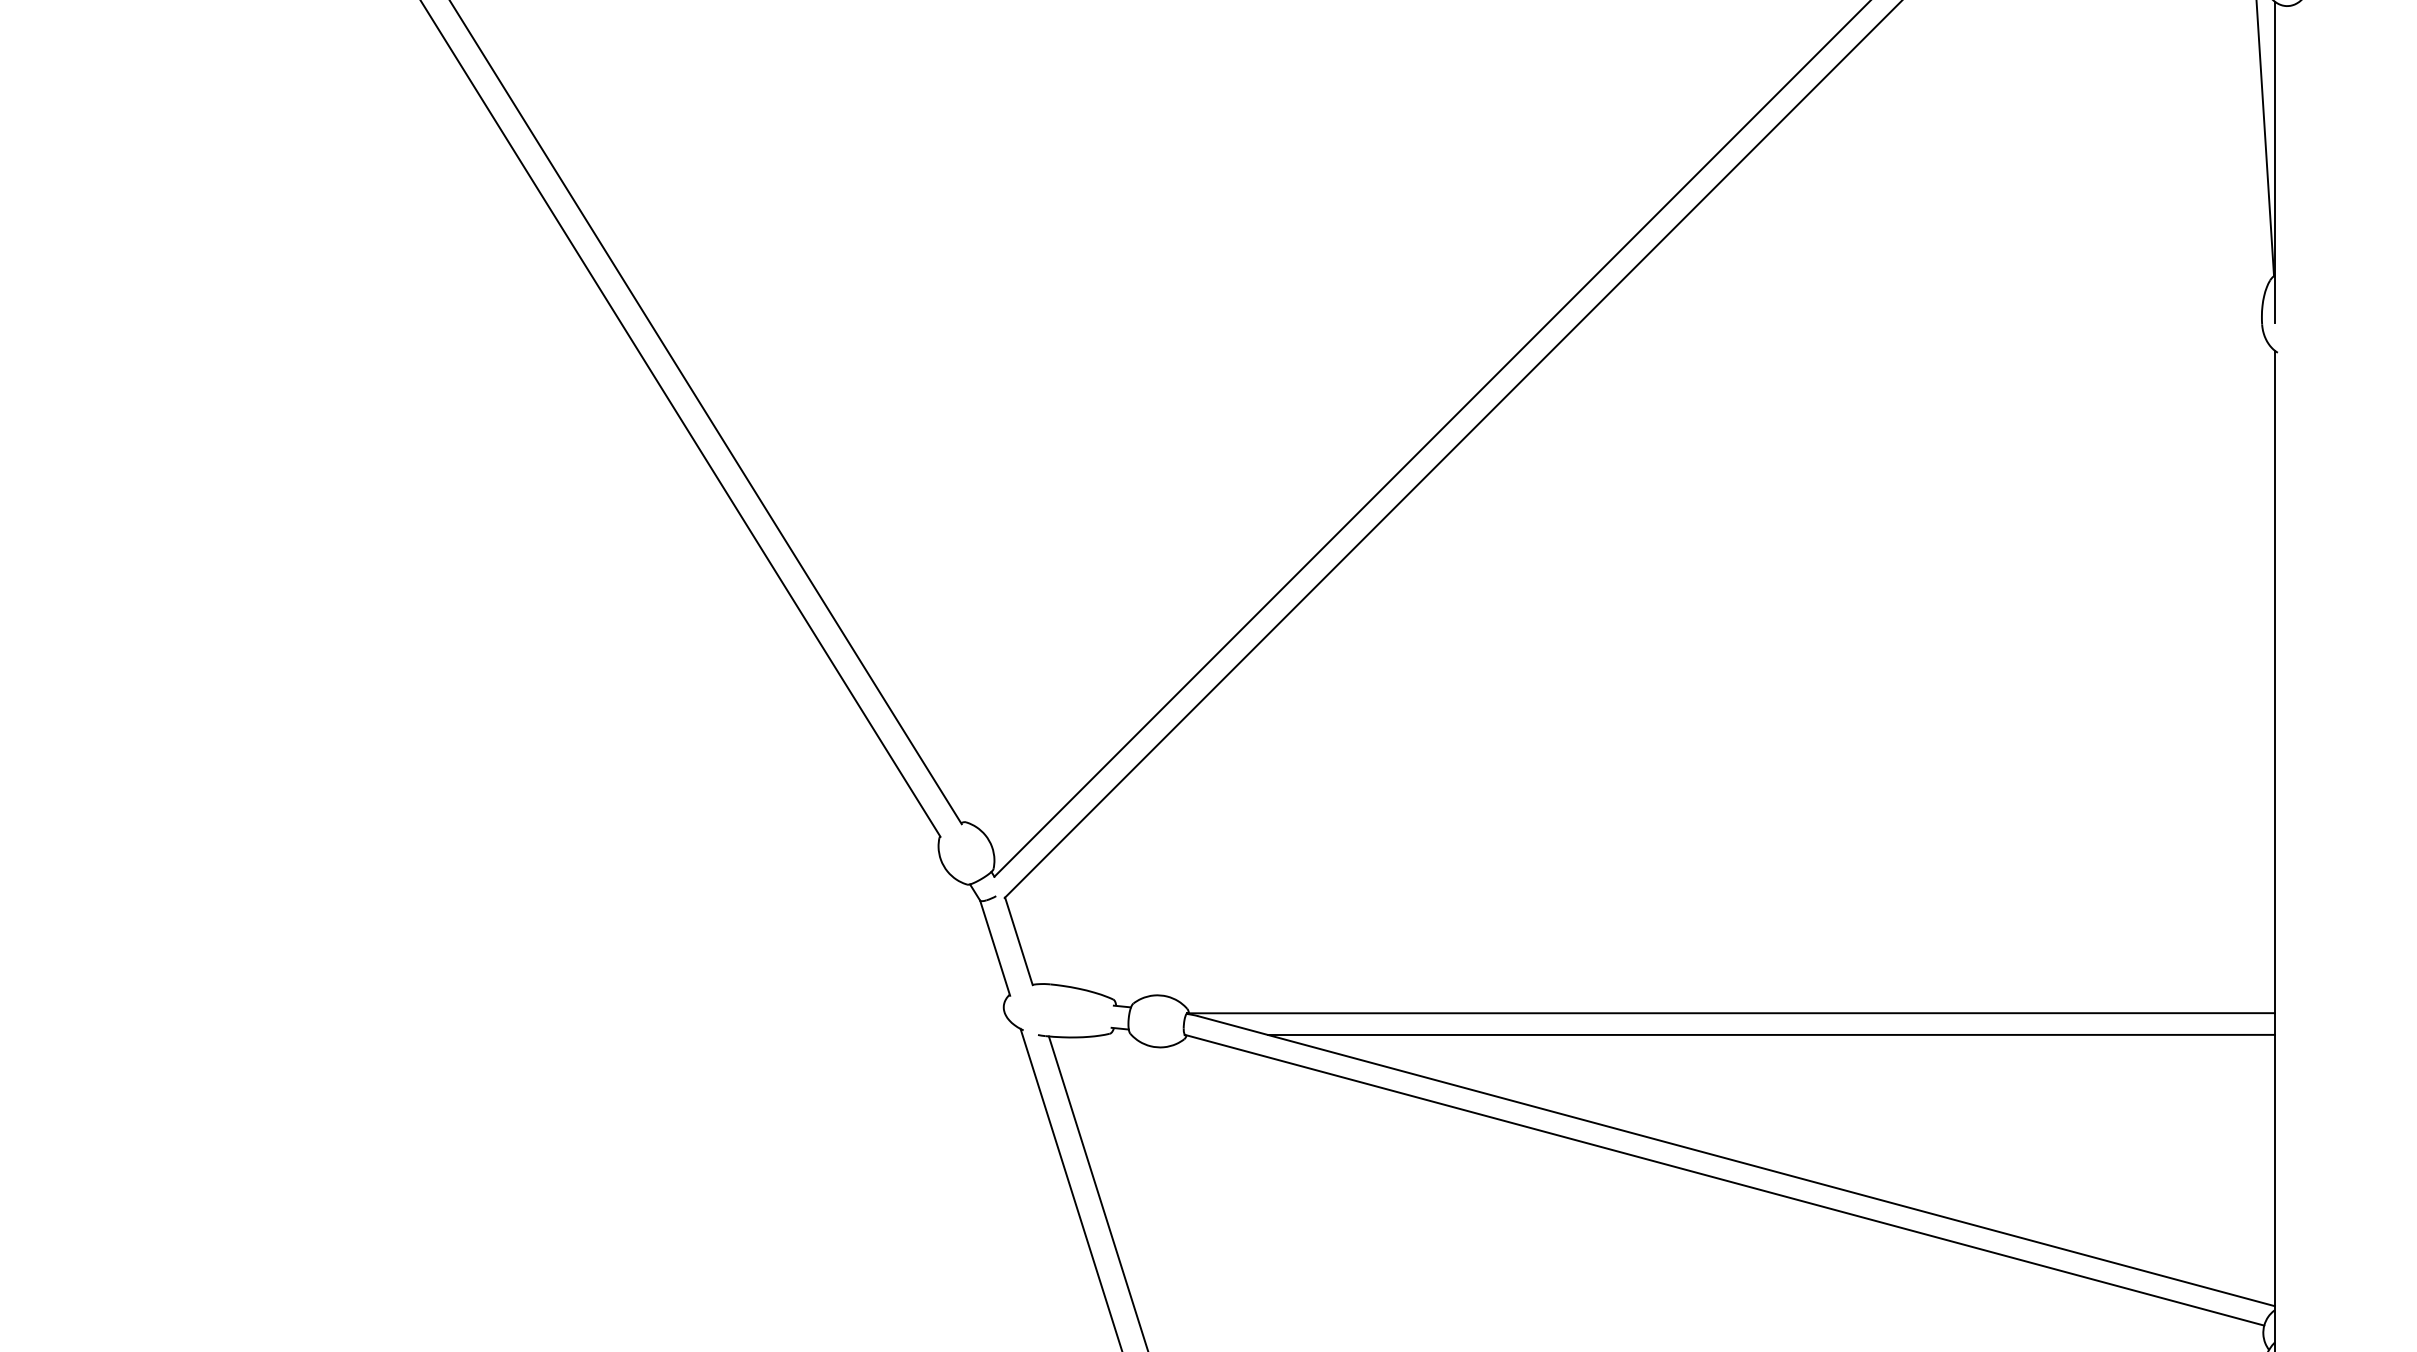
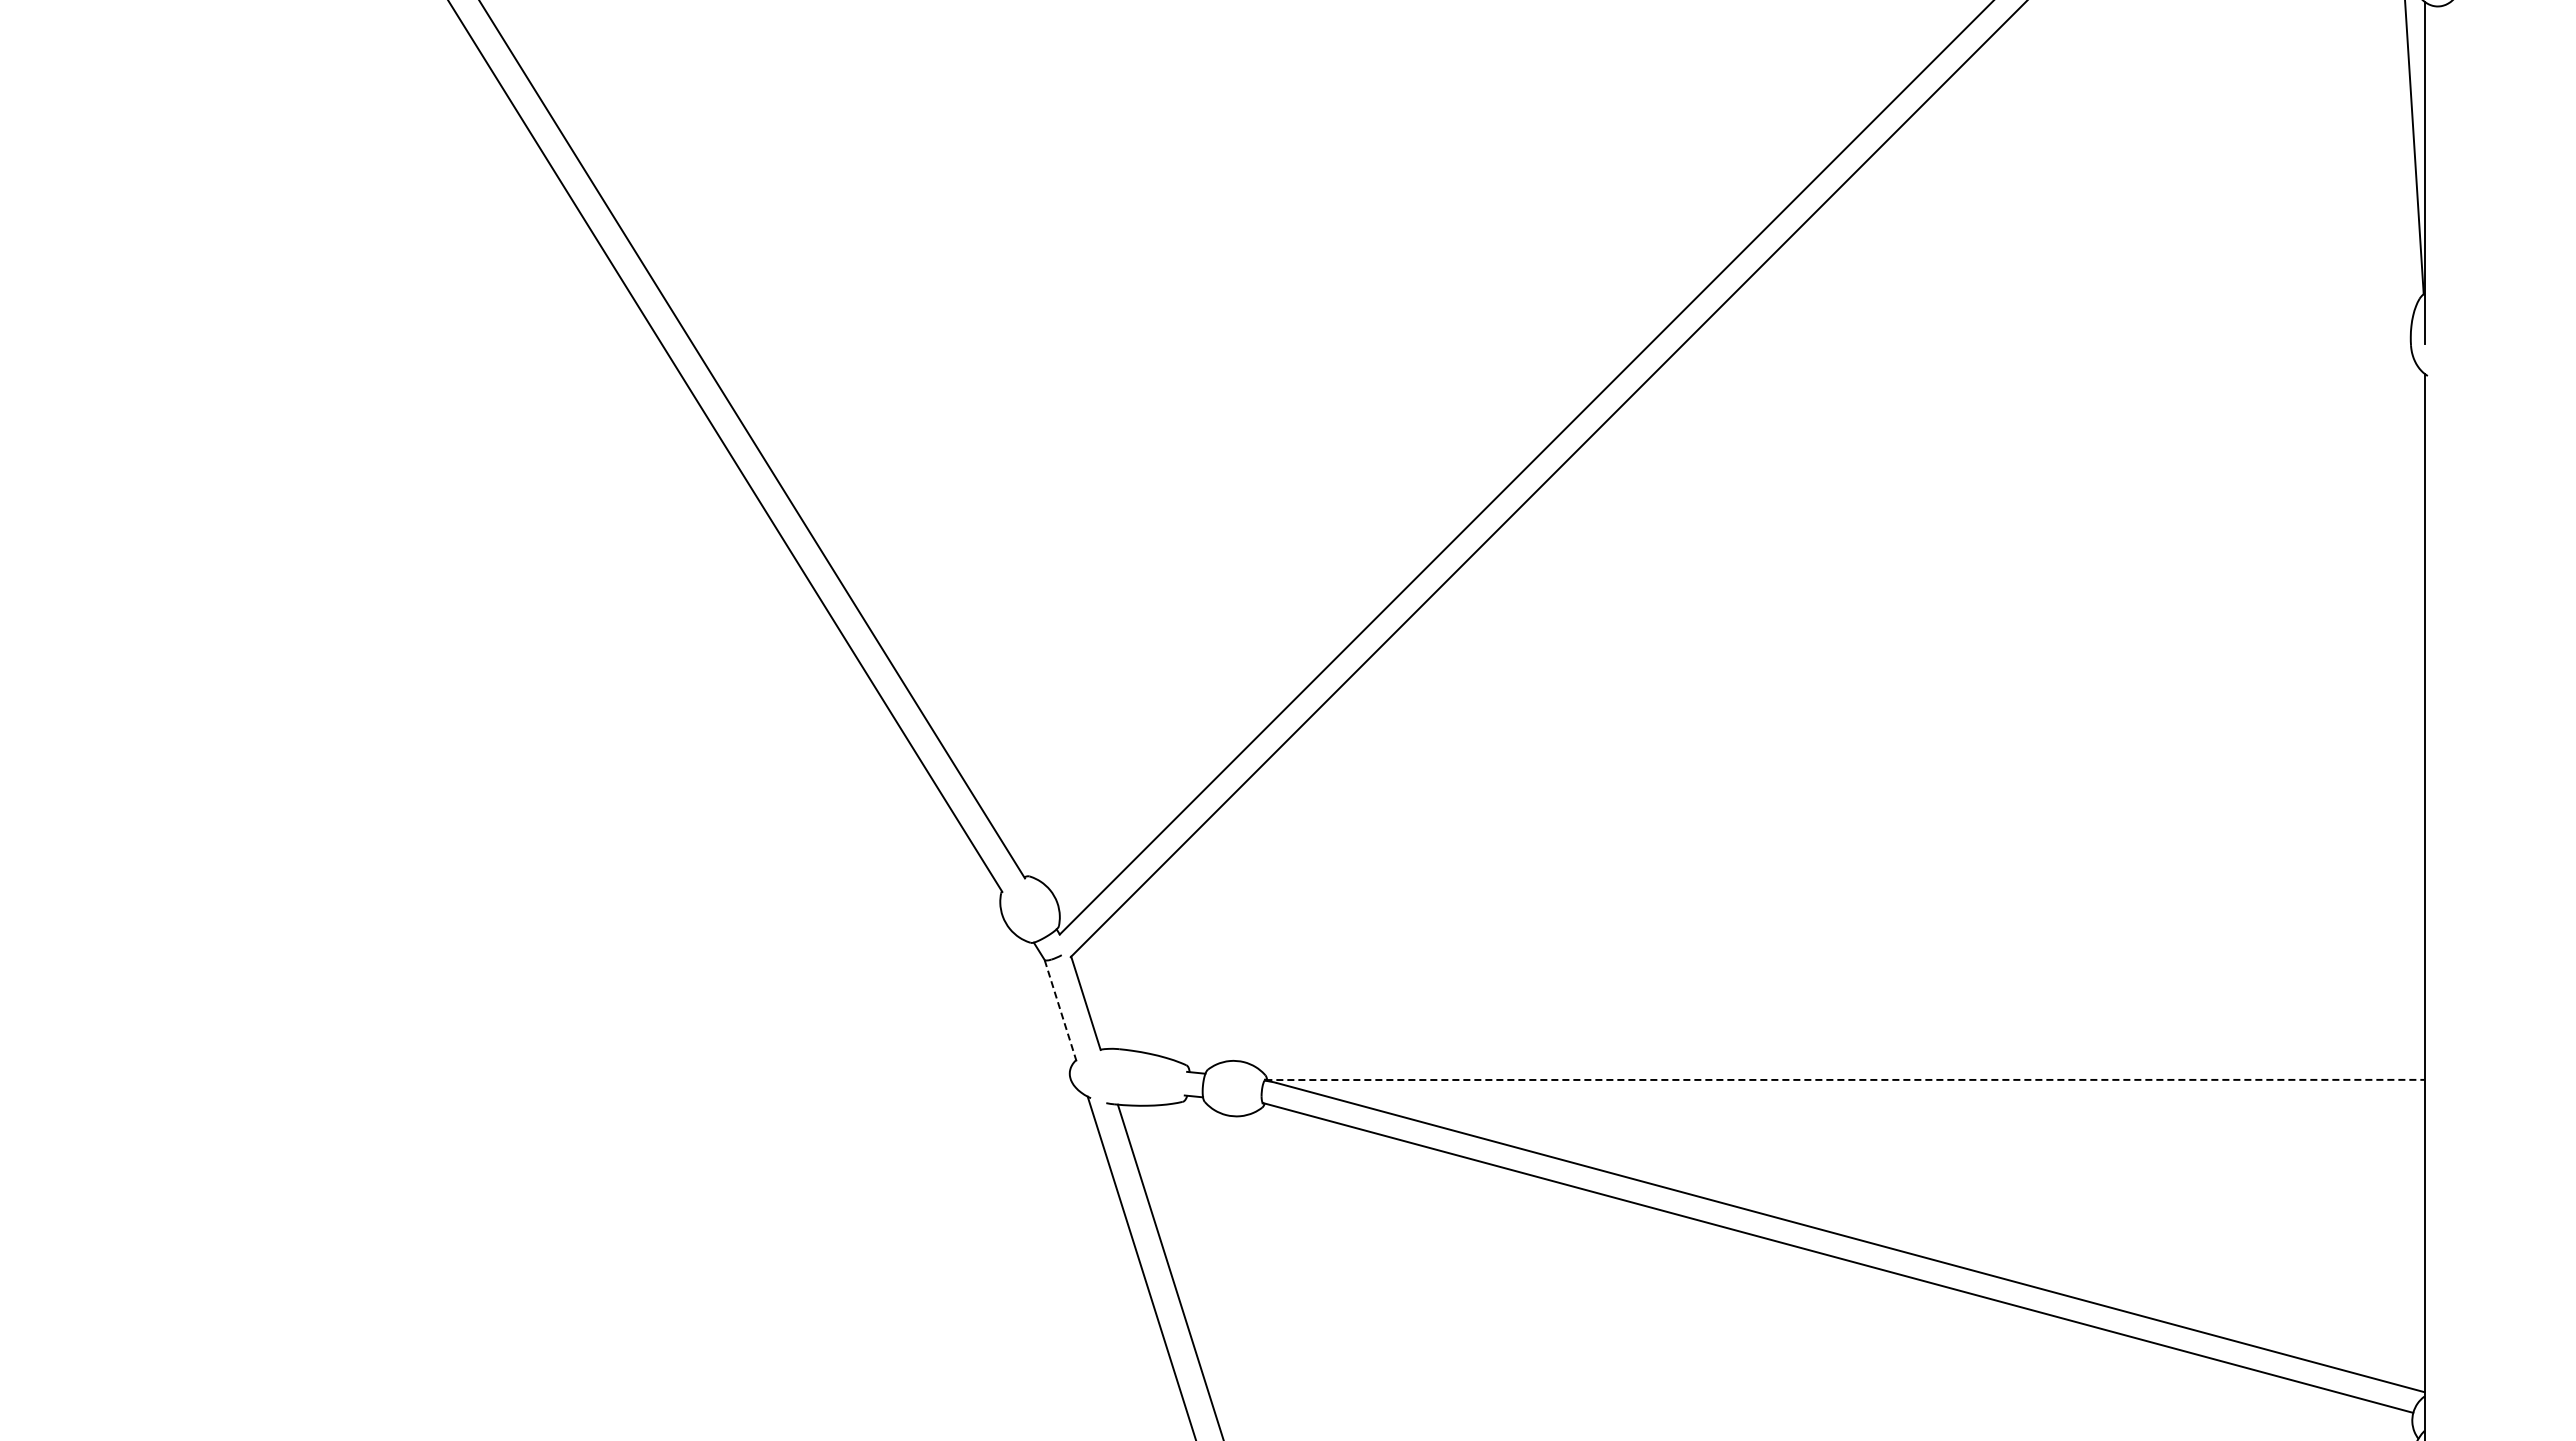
line: (995, 948) -> (1060, 1010), solid -> dashed
line: (1730, 1012) -> (1844, 1079), solid -> dashed
line: (1770, 1035) -> (1887, 1103), removed

